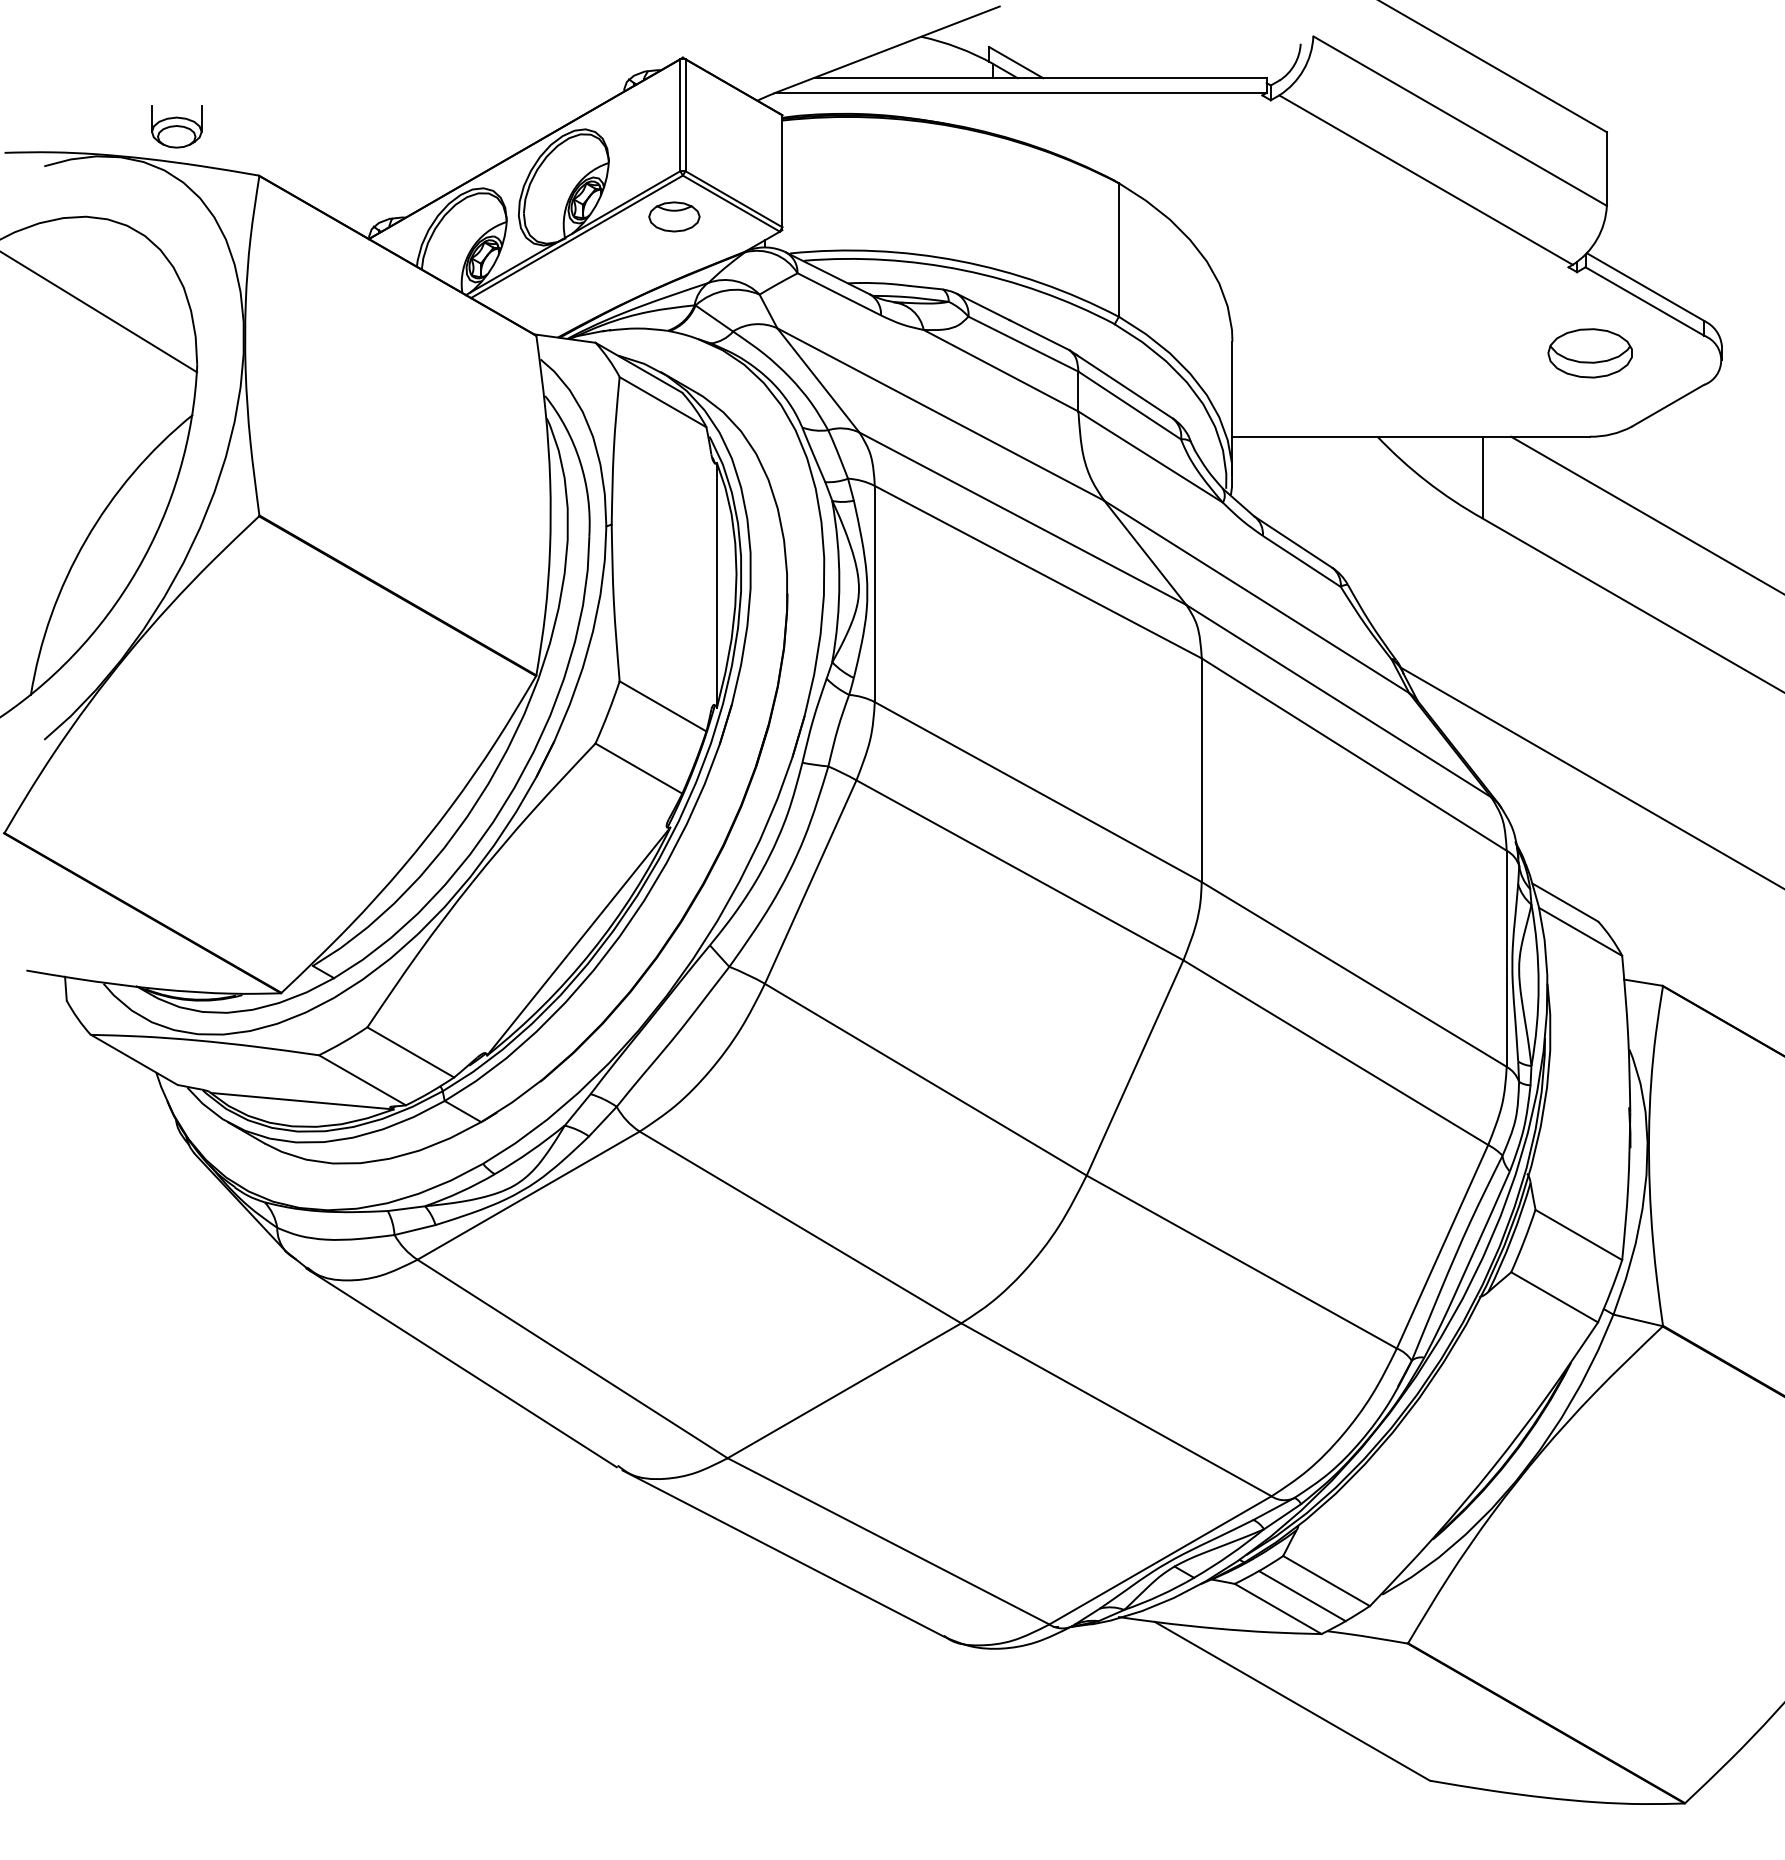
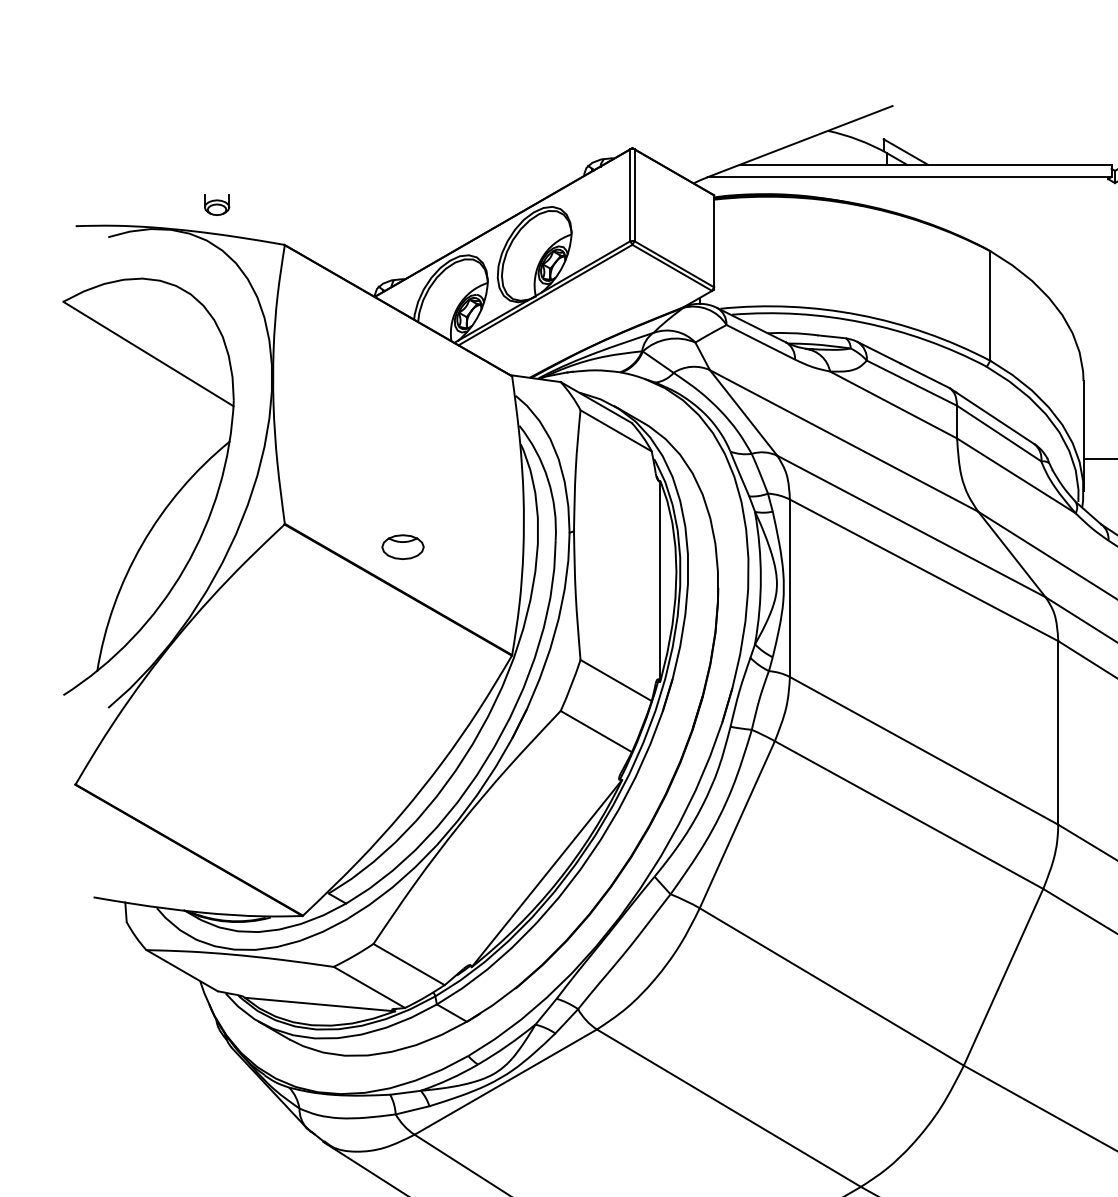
part: (176, 126) -> (216, 204), size x0.6
part: (674, 216) -> (403, 546), moved

